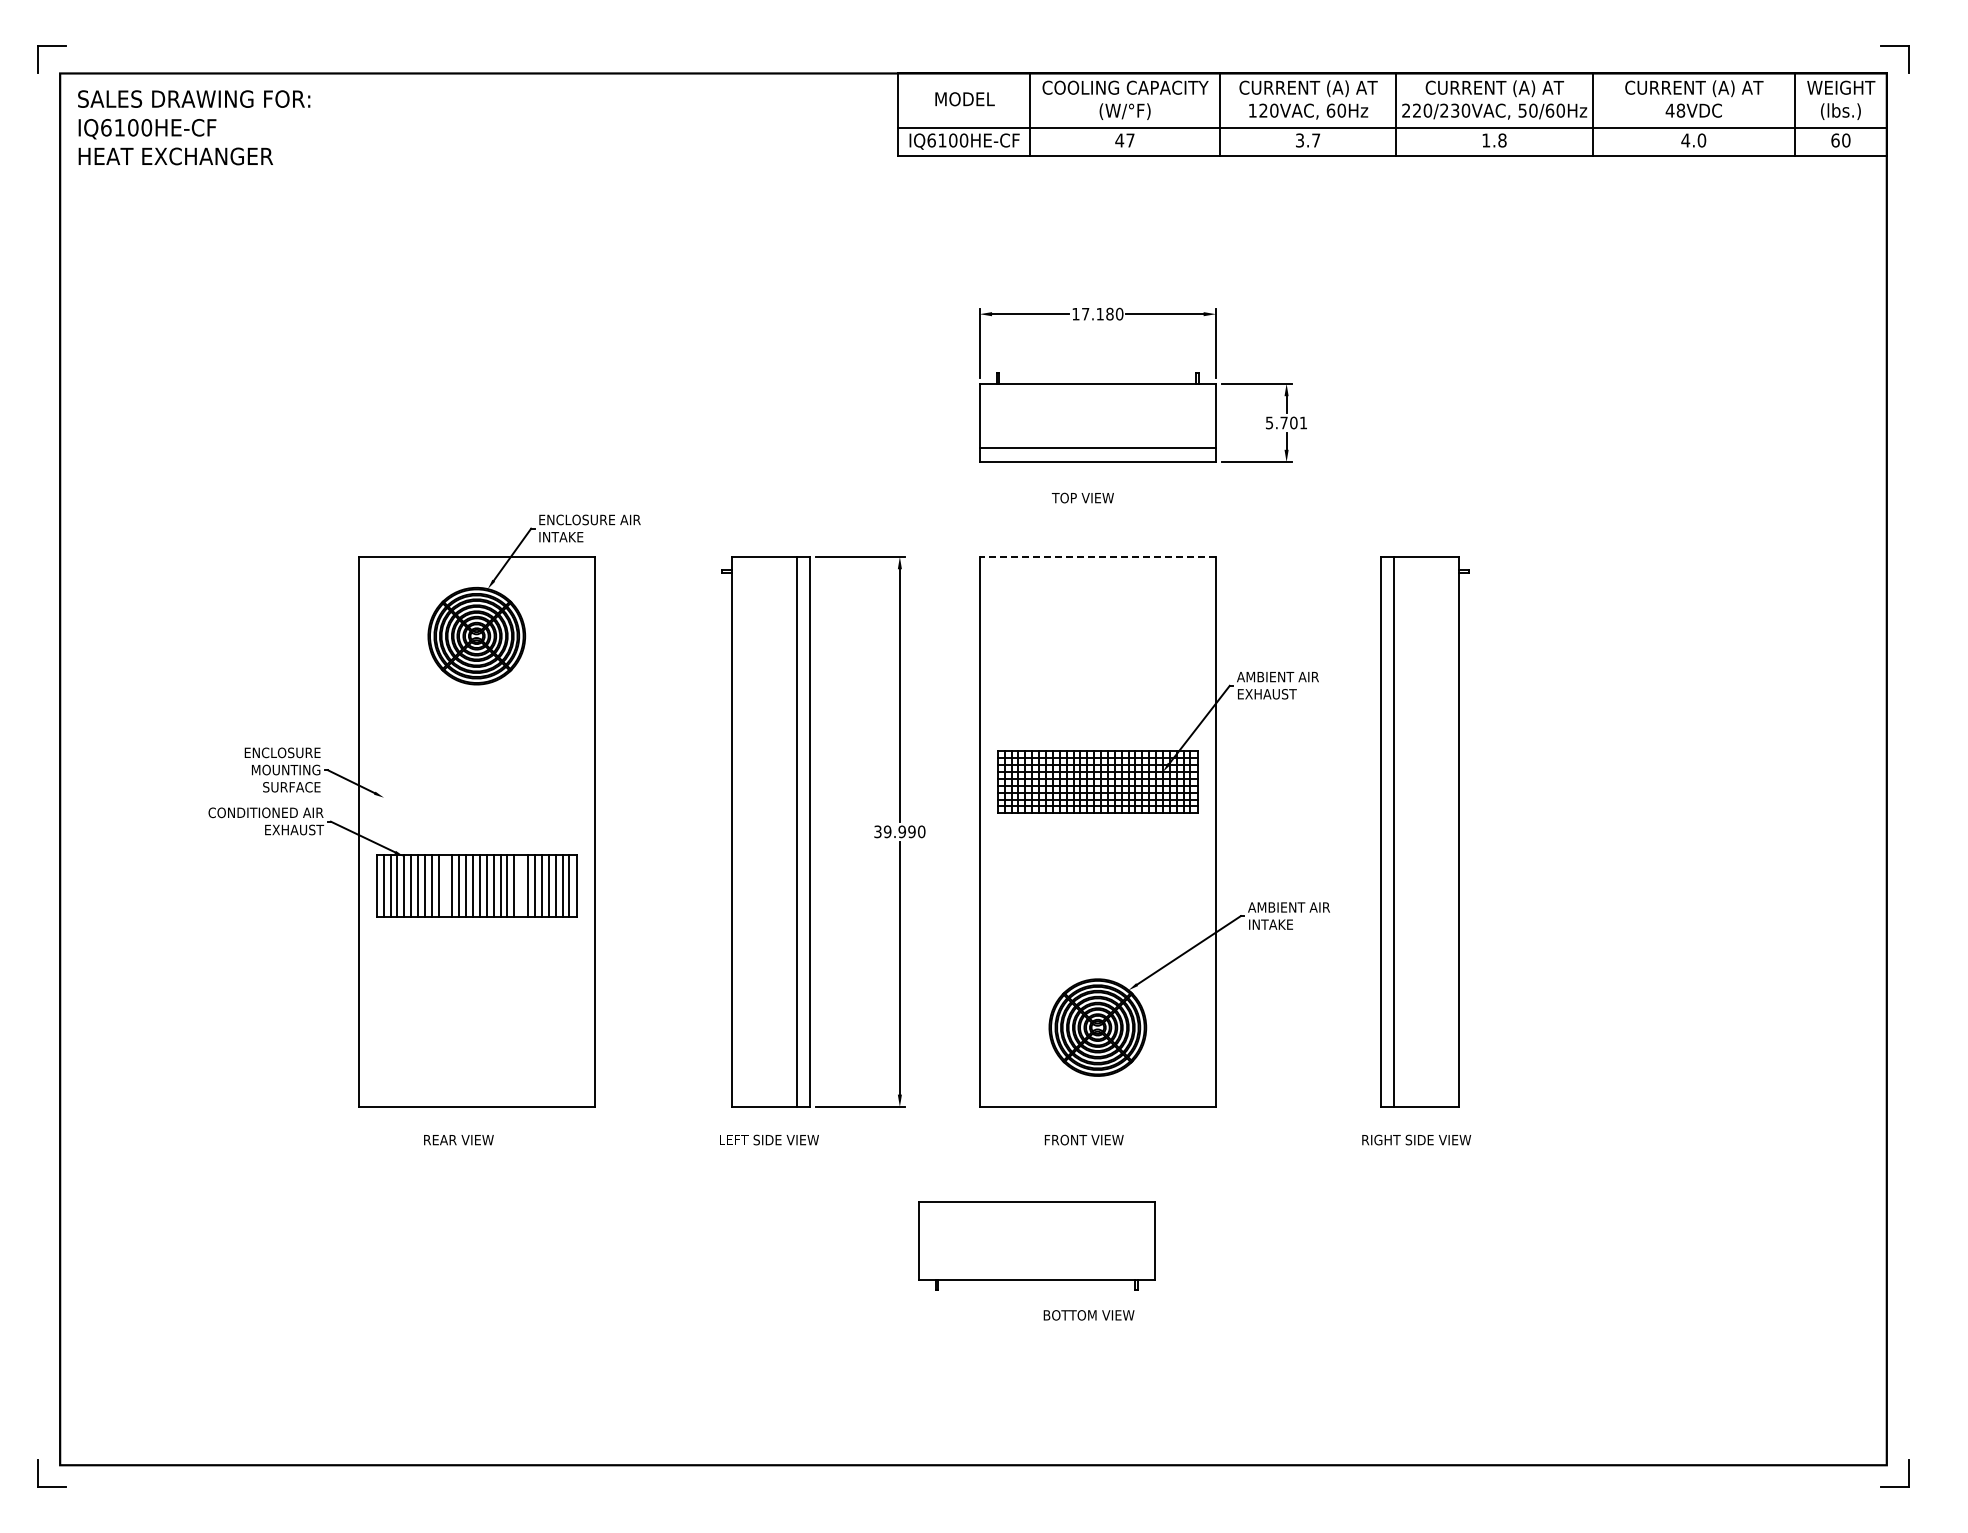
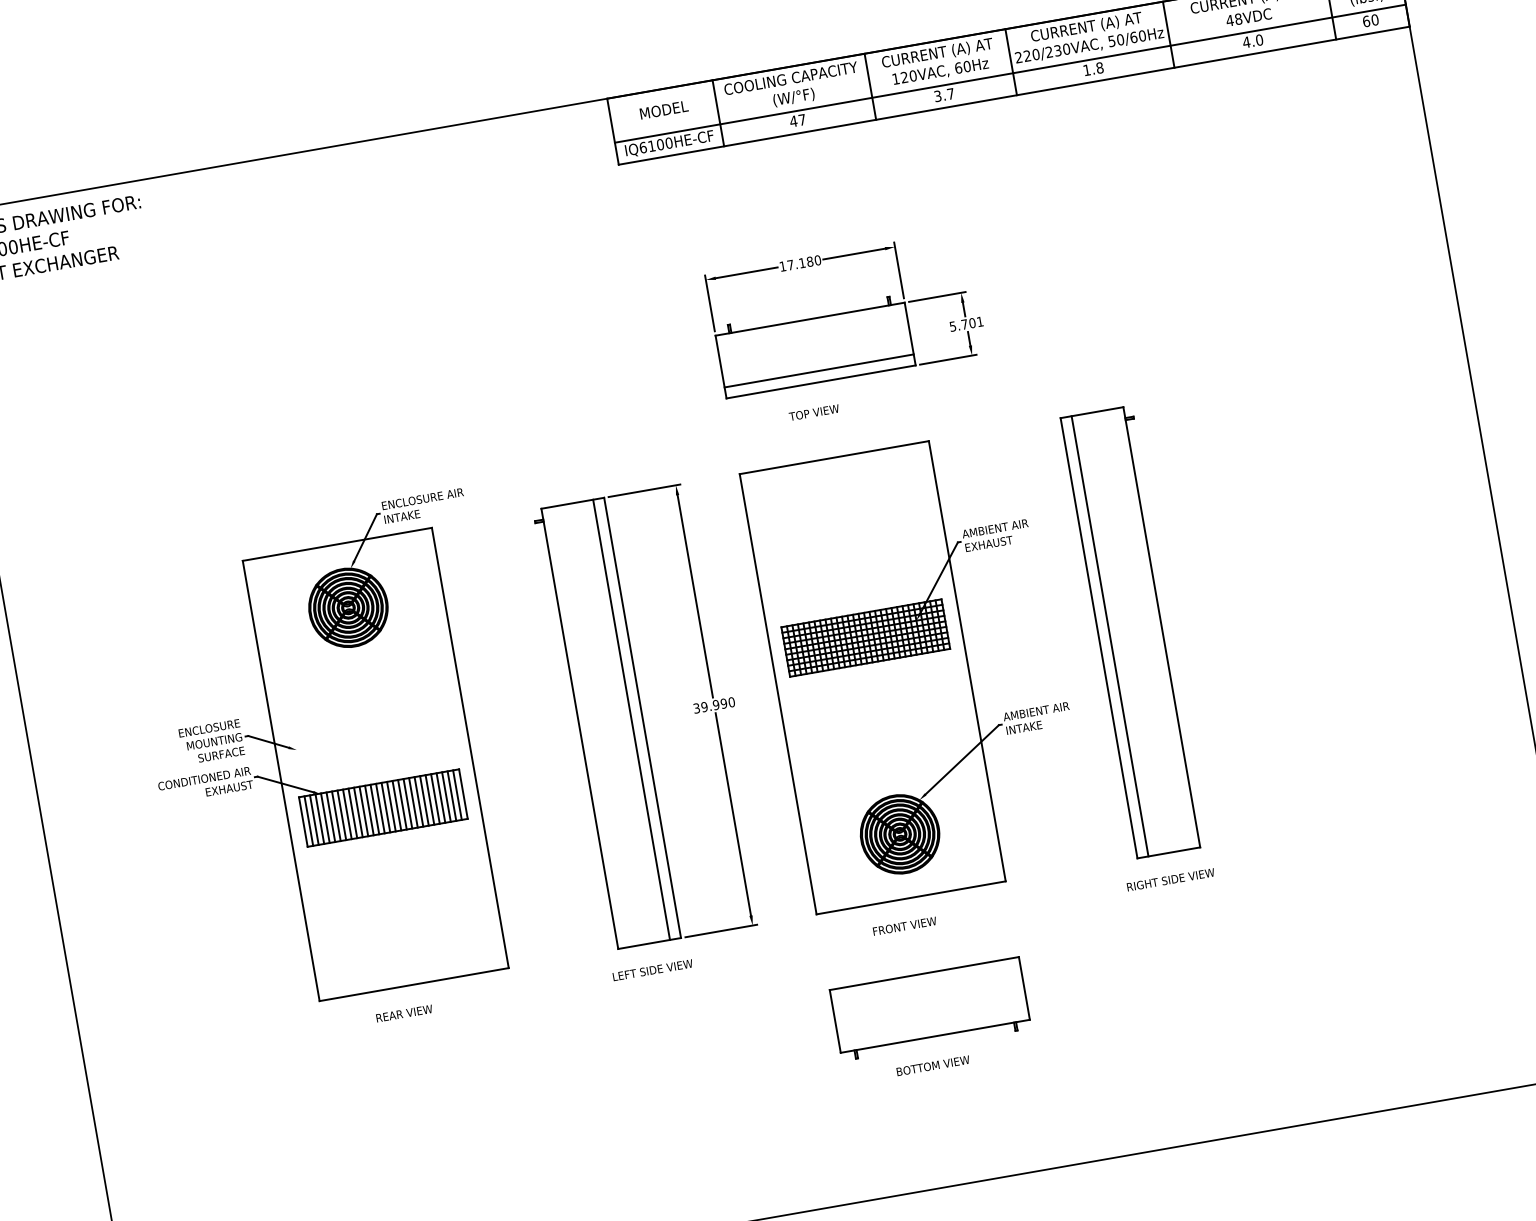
line: (1097, 556) -> (833, 457), dashed -> solid
line: (445, 886) -> (358, 812), added
line: (521, 886) -> (419, 801), added
part: (1036, 1245) -> (930, 1008), moved

